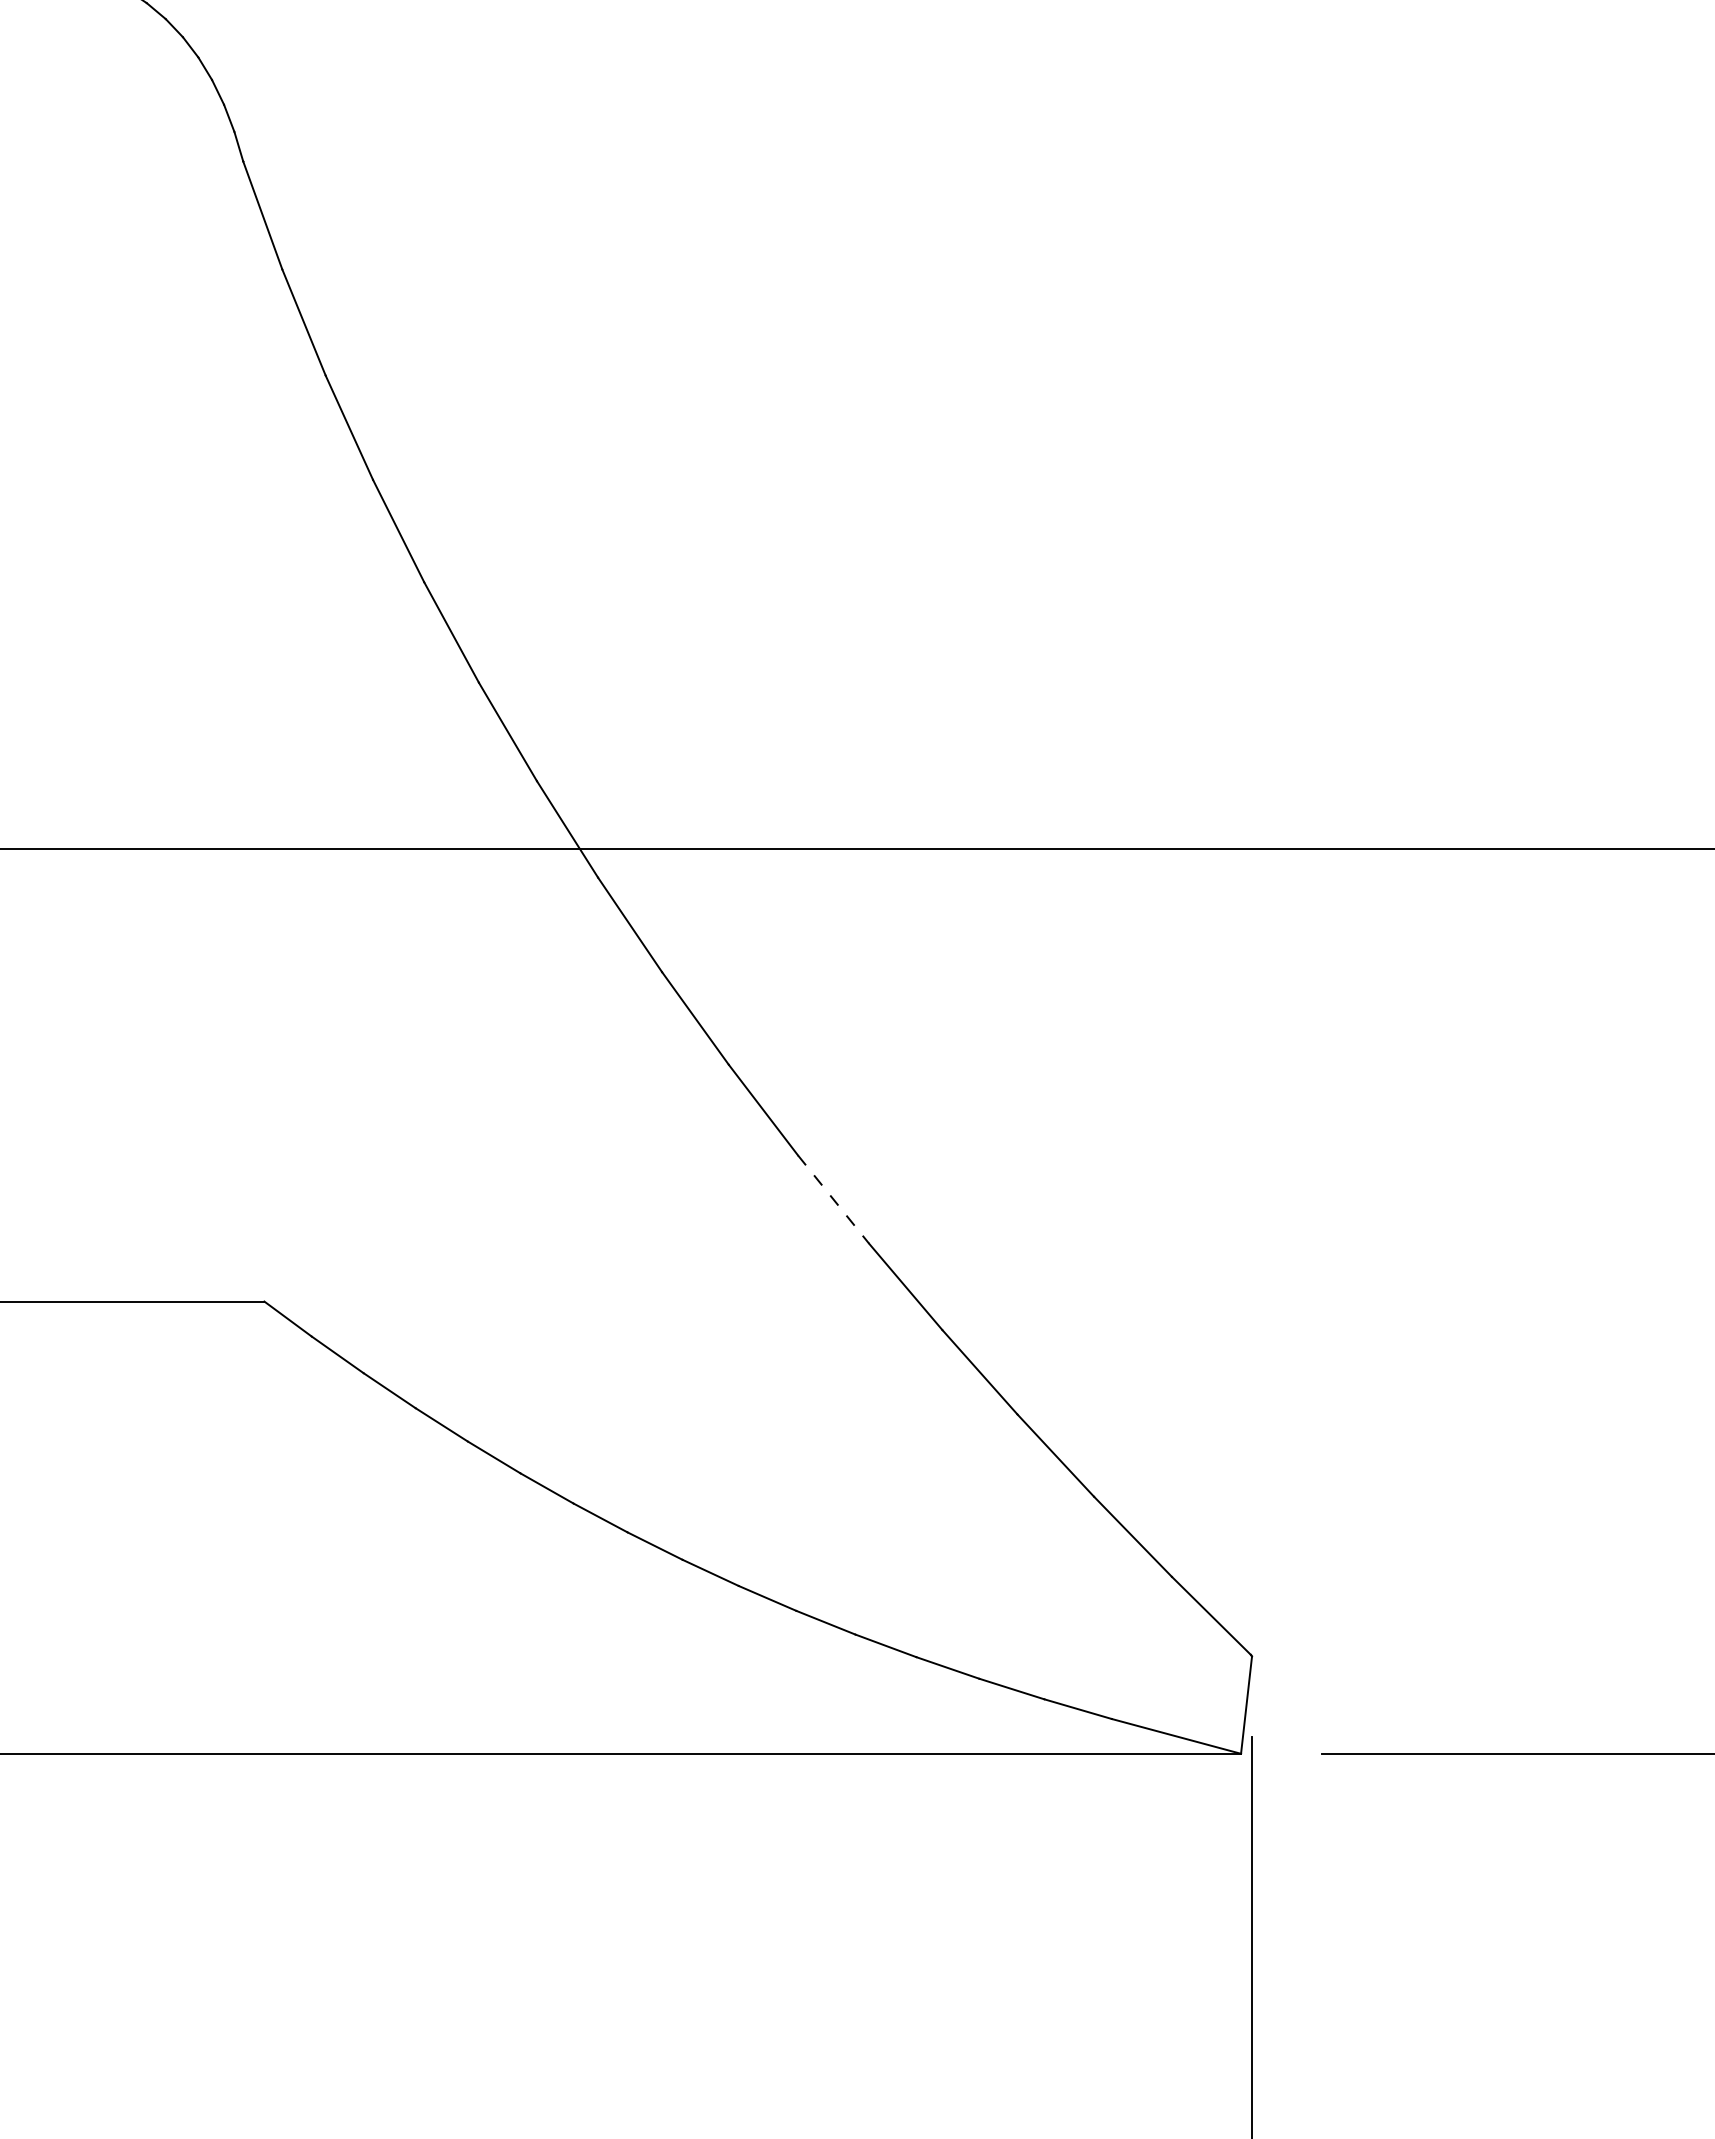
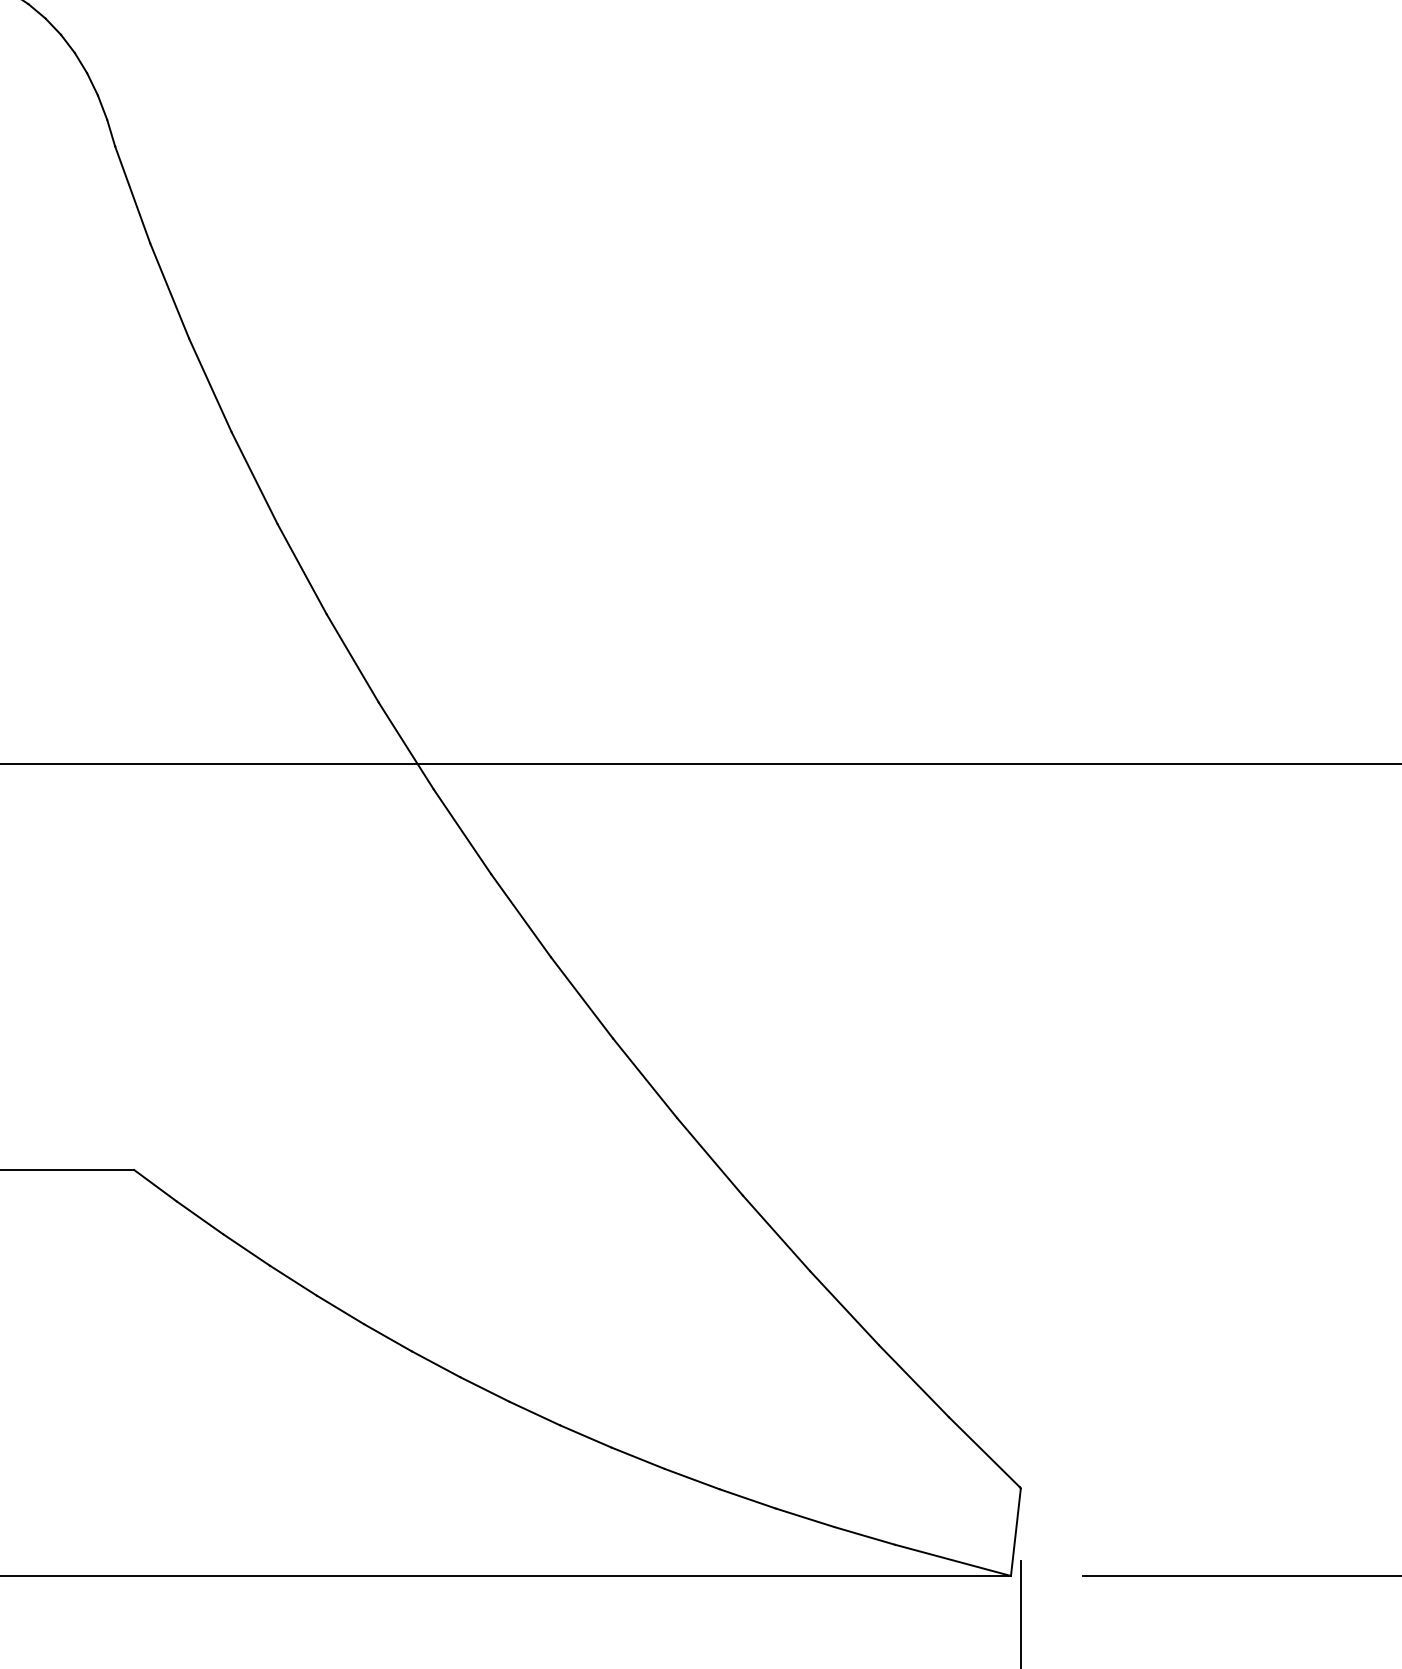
line: (833, 1199) -> (645, 1078), dashed -> solid

